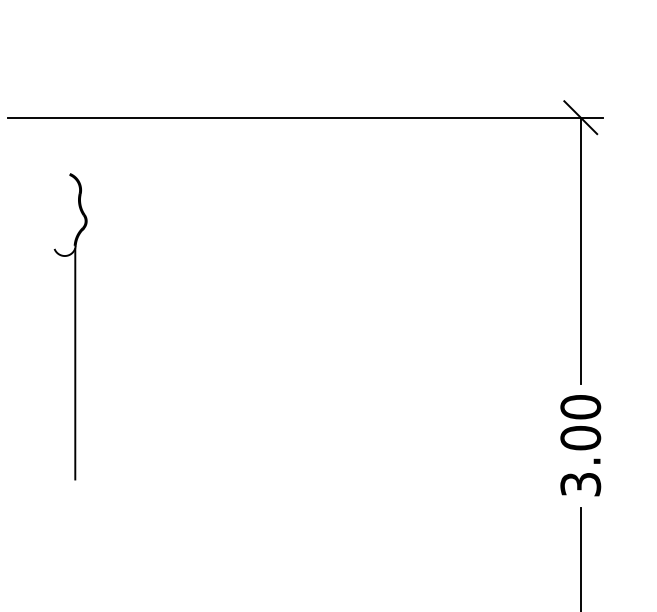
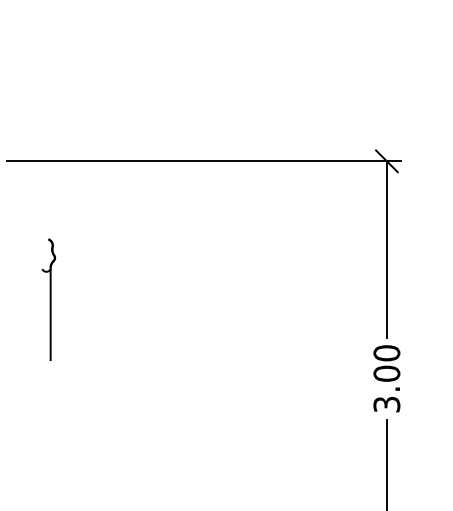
part: (70, 326) -> (48, 299), size x0.6

